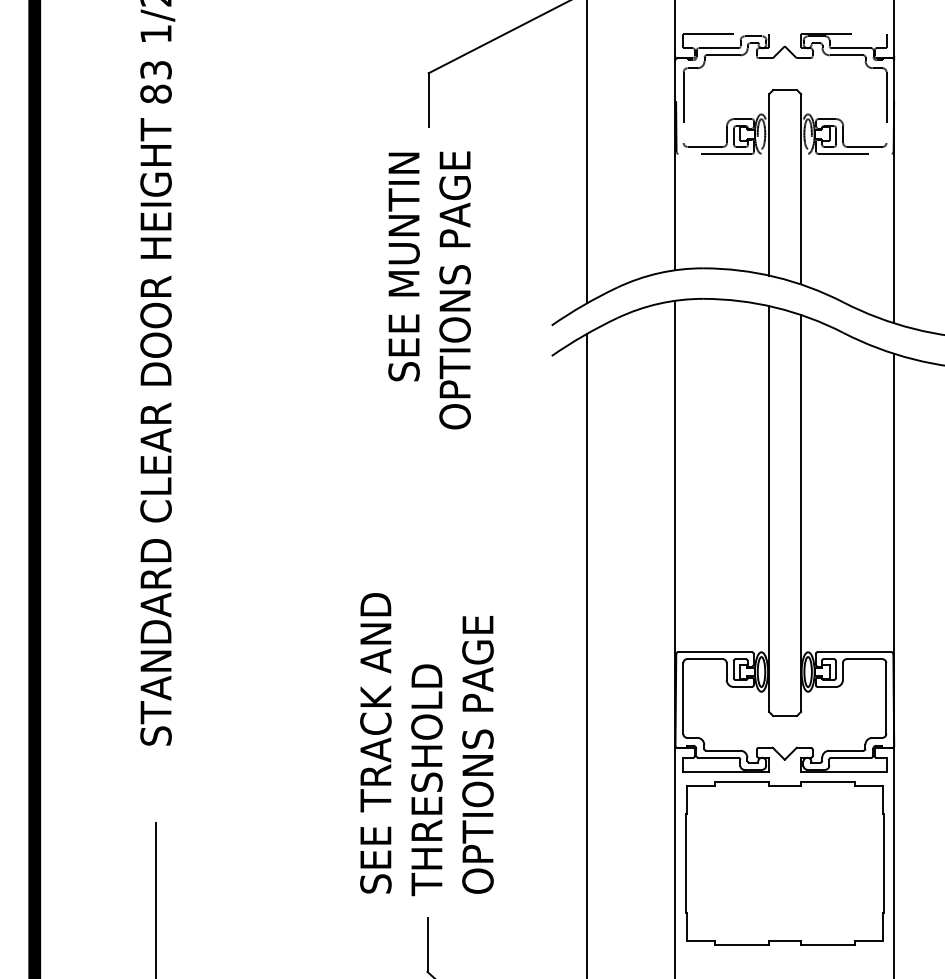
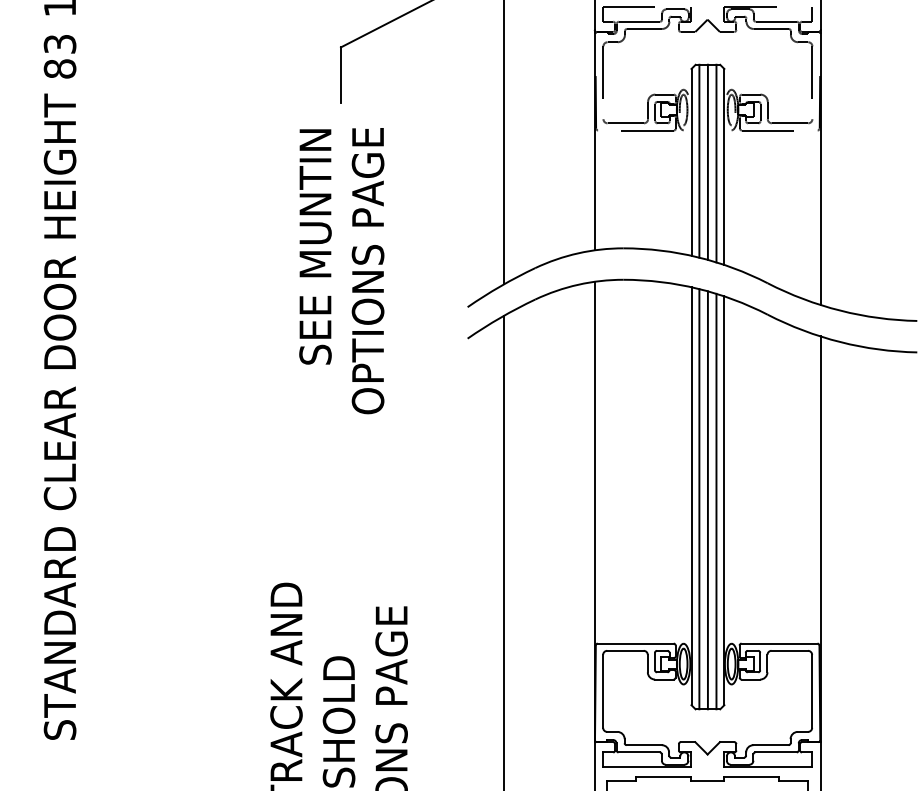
line: (776, 183) -> (699, 160), added
line: (785, 184) -> (708, 162), added
line: (793, 185) -> (716, 163), added
line: (776, 511) -> (699, 498), added
line: (785, 512) -> (708, 499), added
line: (793, 513) -> (716, 500), added

